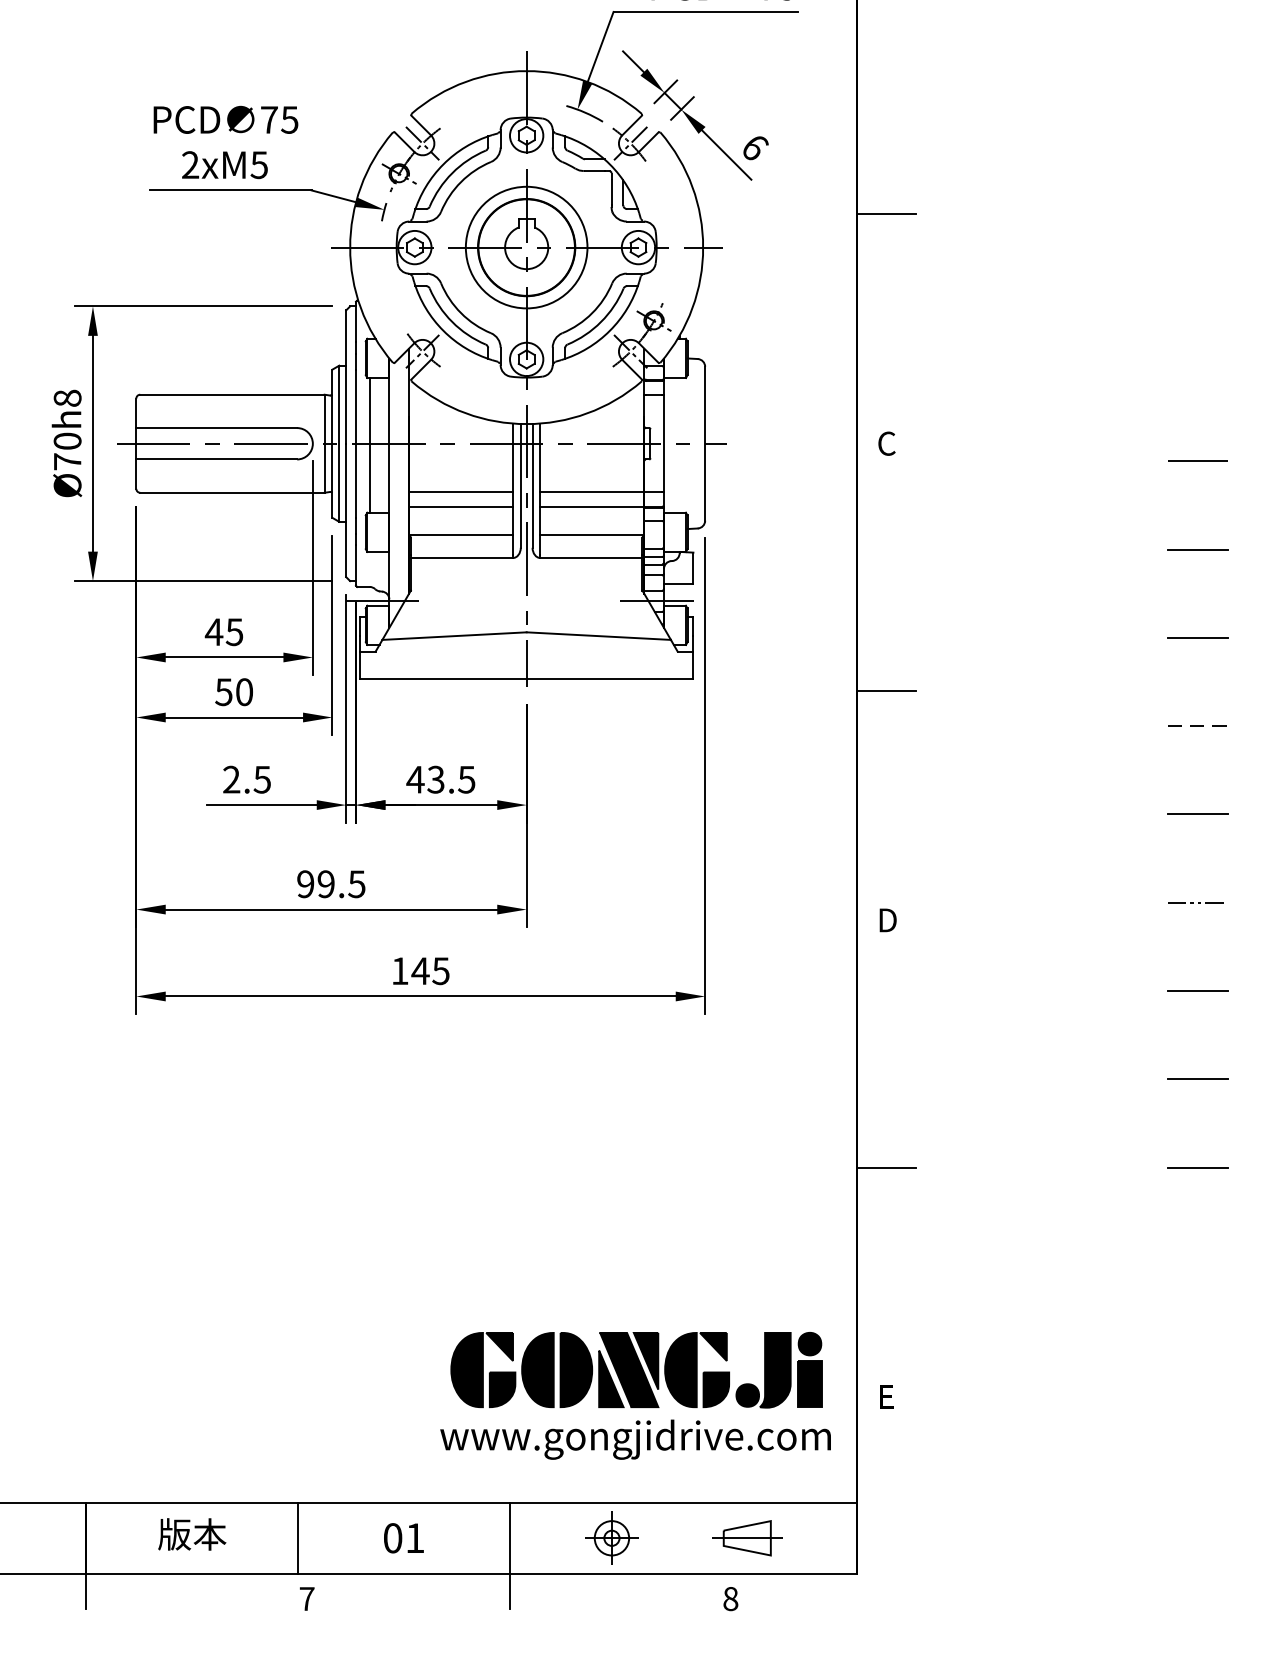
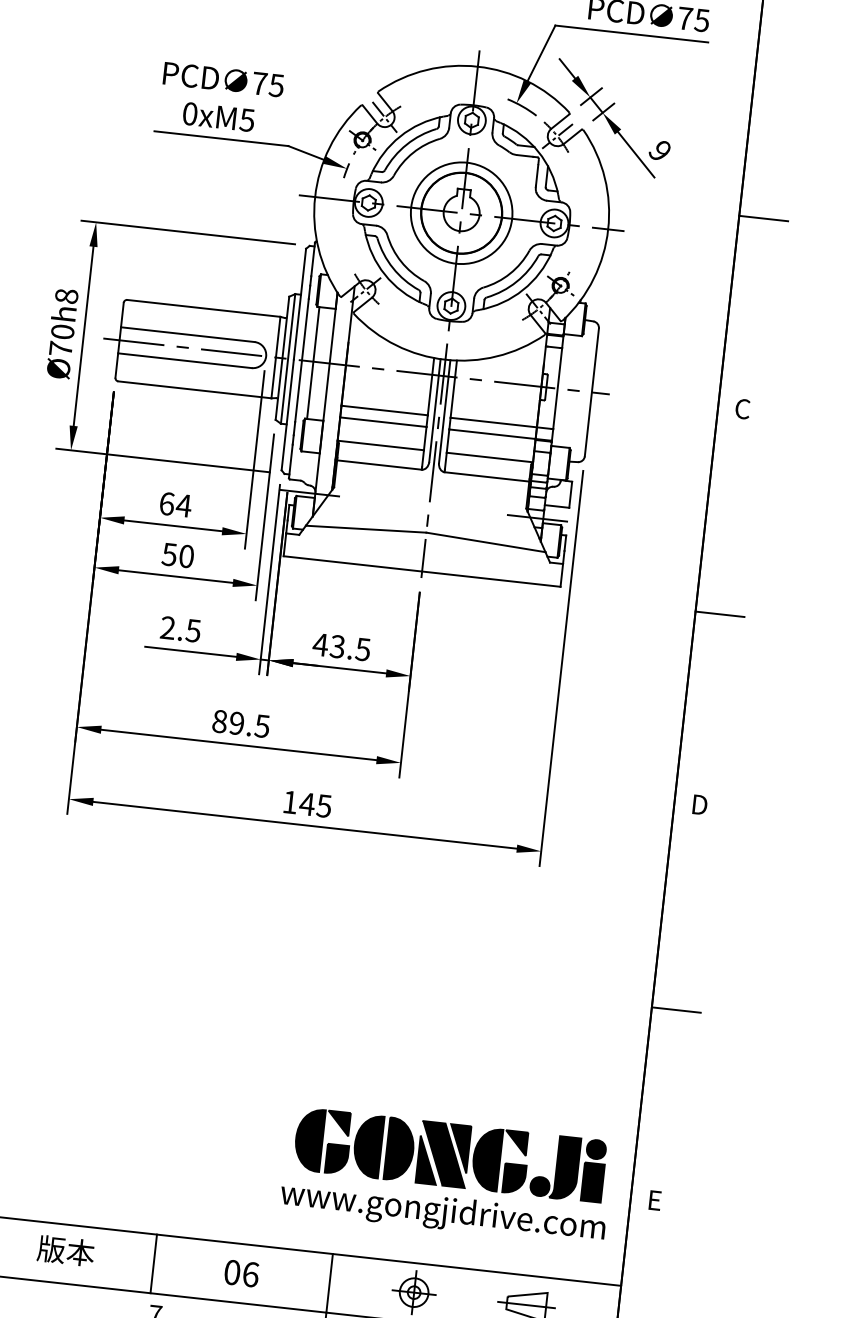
text: (754, 147) -> (659, 151), 6 -> 9
text: (190, 165) -> (190, 114), 2xM5 -> 0xM5
text: (223, 632) -> (174, 505), 45 -> 64
text: (305, 884) -> (219, 721), 99.5 -> 89.5
text: (415, 1538) -> (251, 1274), 01 -> 06

